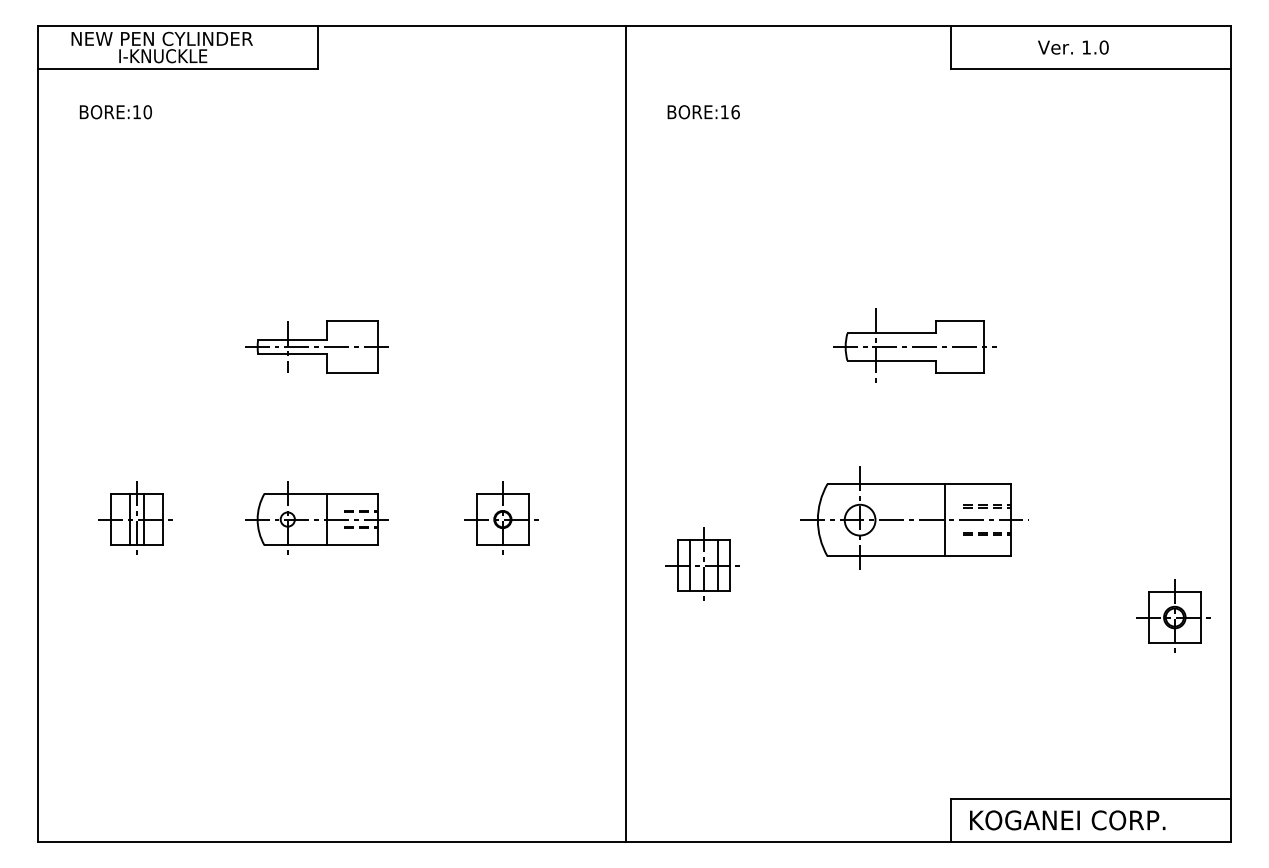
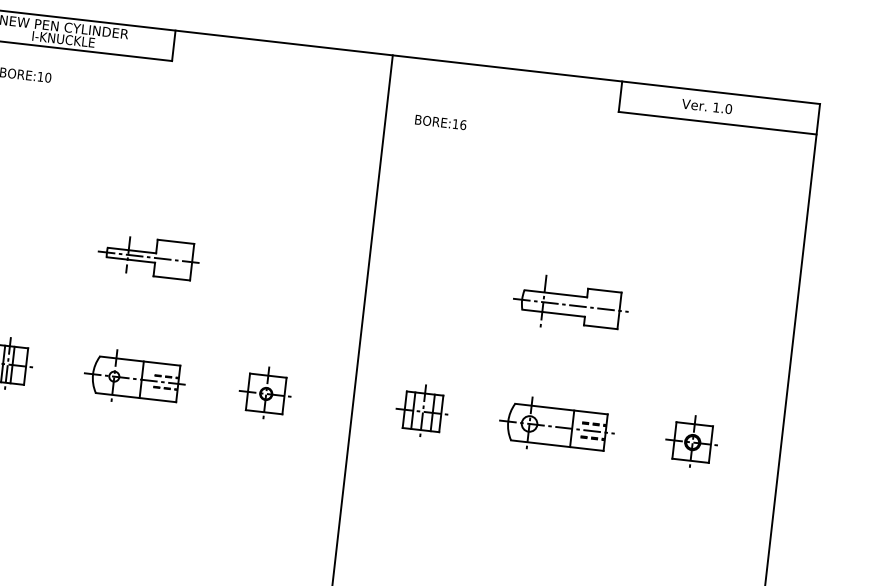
part: (914, 517) -> (557, 425), size x0.71
part: (702, 563) -> (422, 410), moved
part: (1173, 615) -> (691, 440), moved

